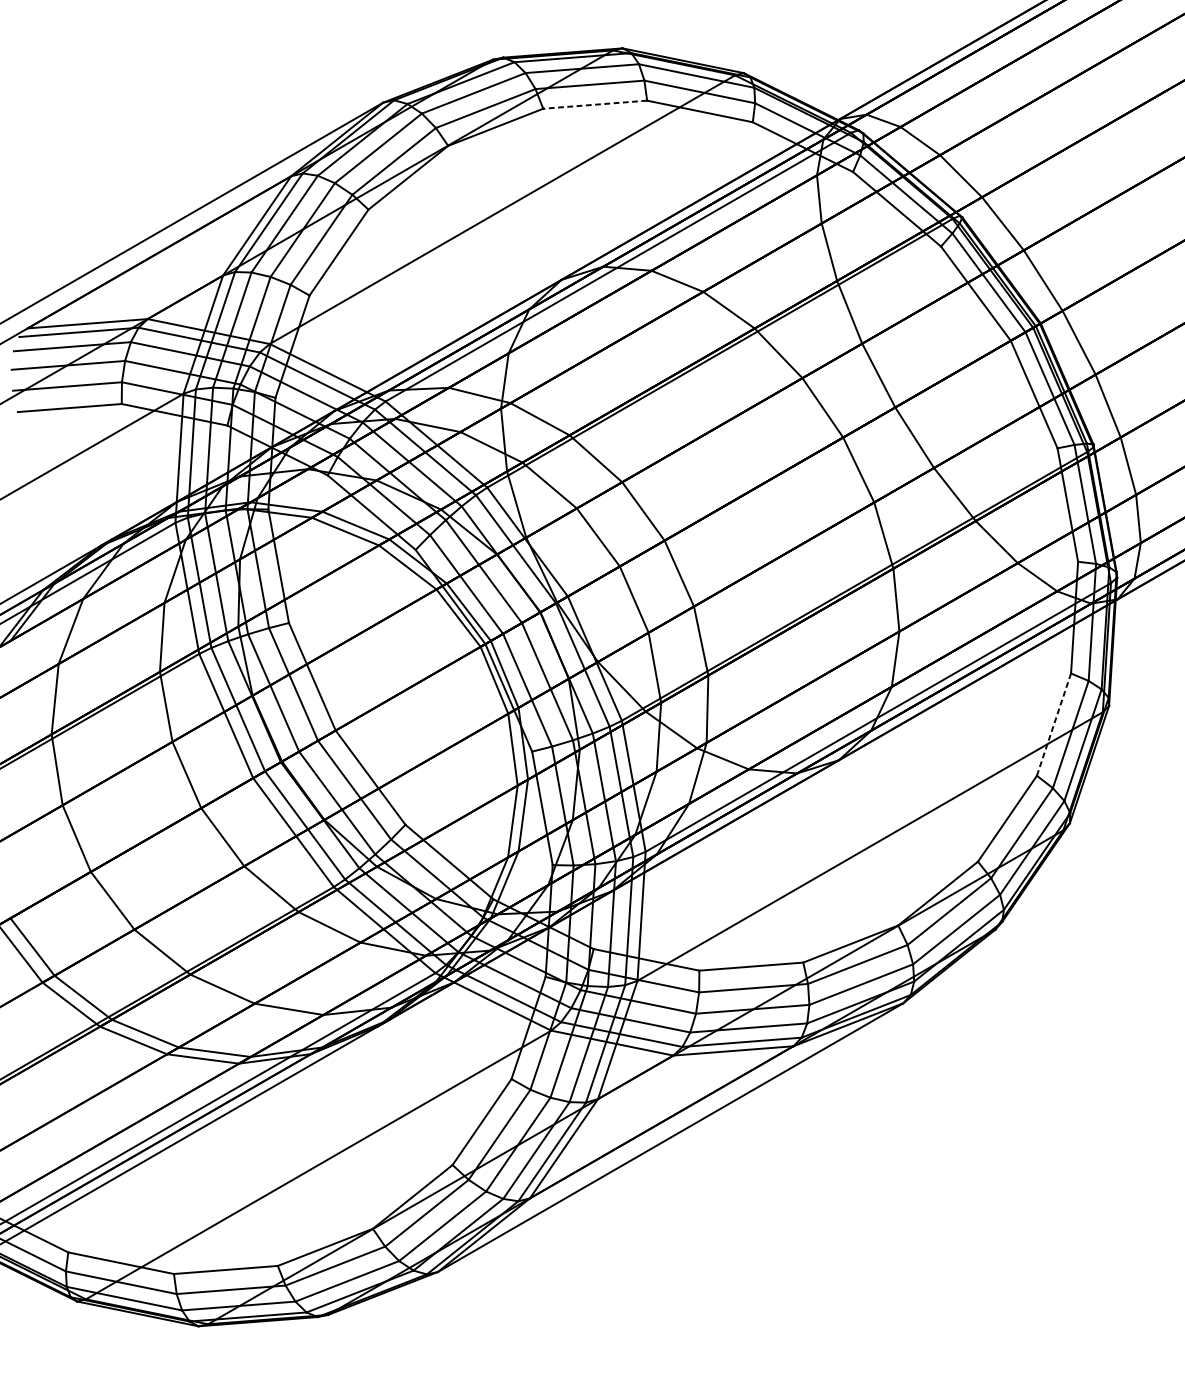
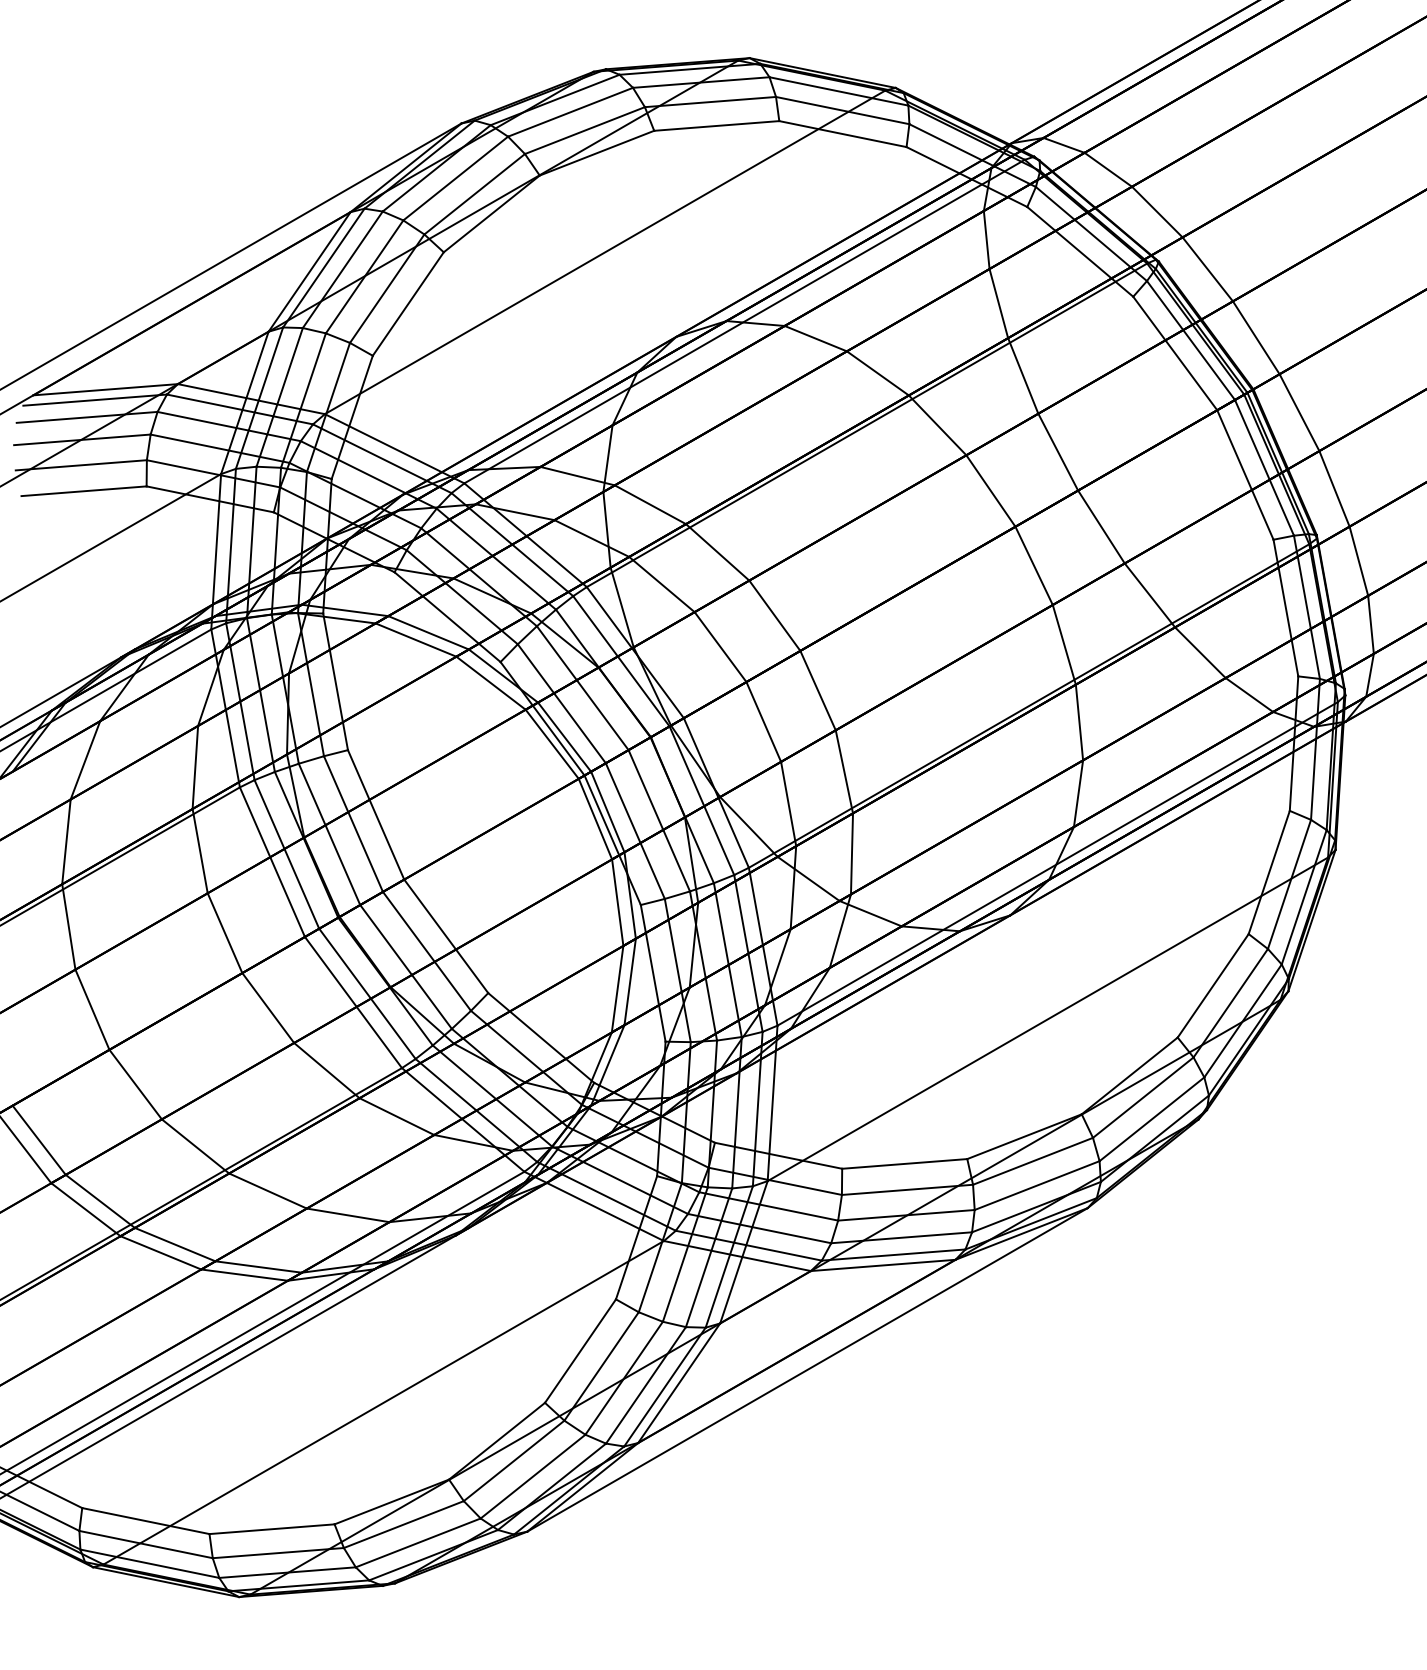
line: (594, 104) -> (716, 125), dashed -> solid
line: (1054, 724) -> (1269, 872), dashed -> solid

